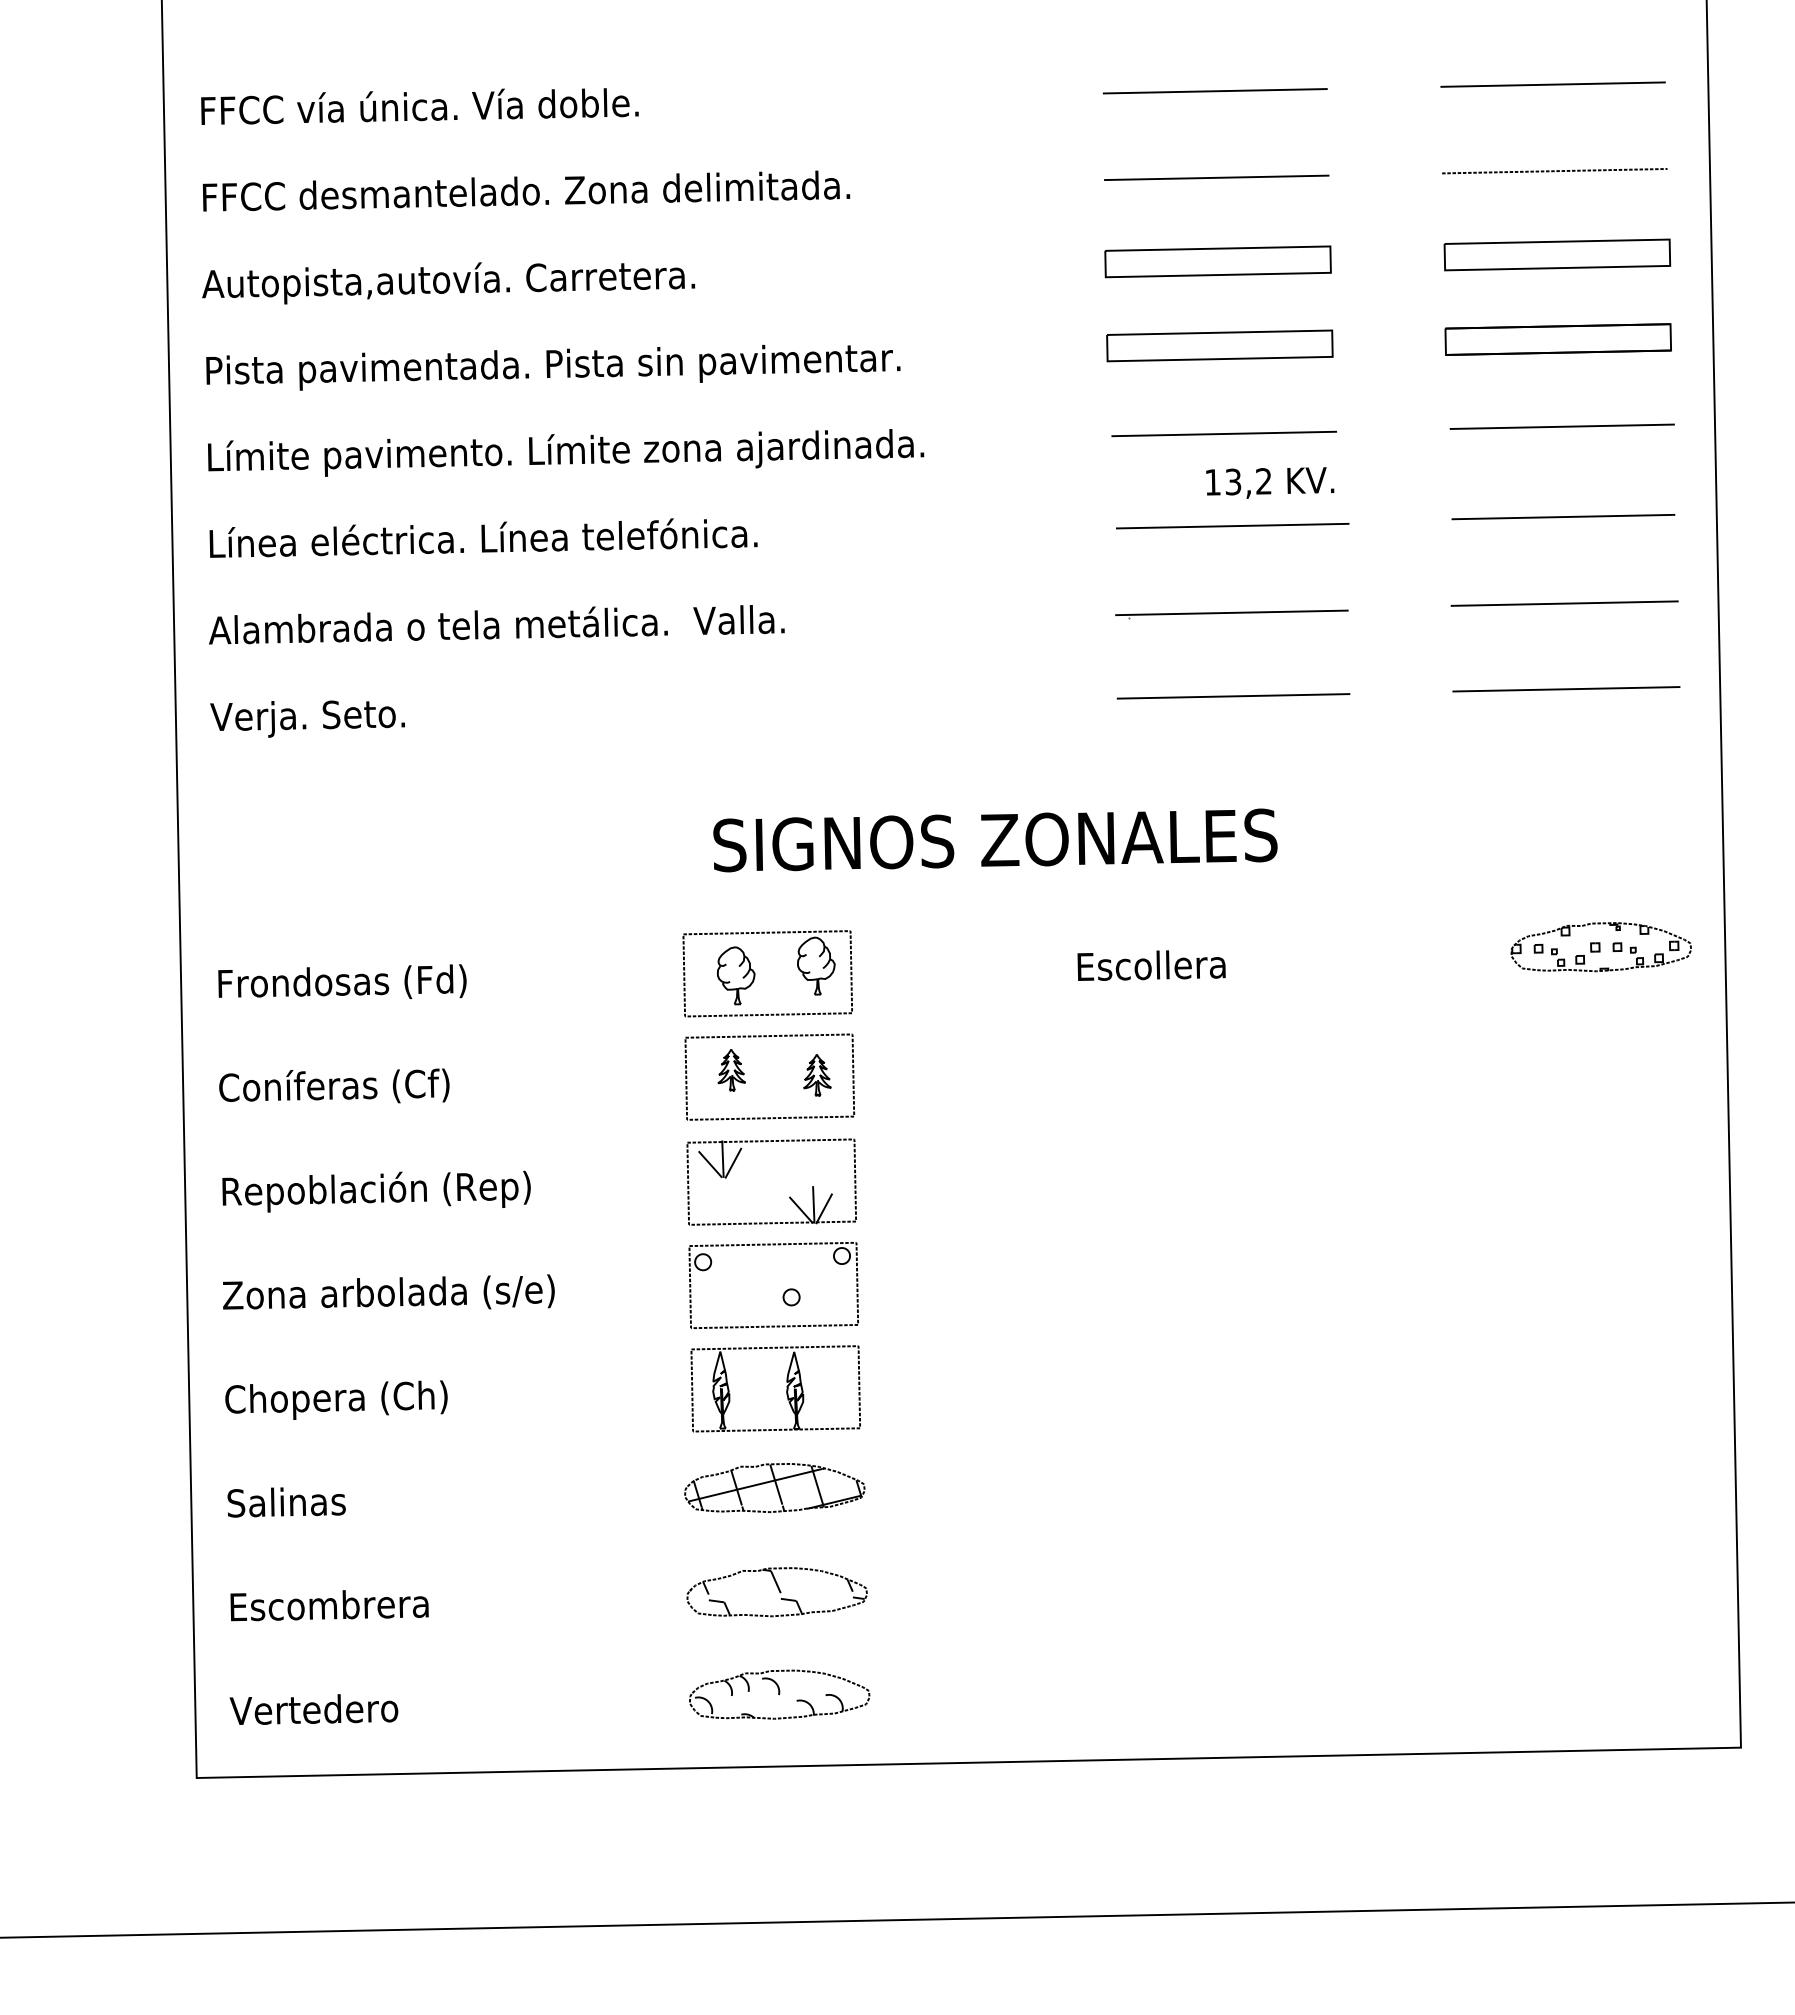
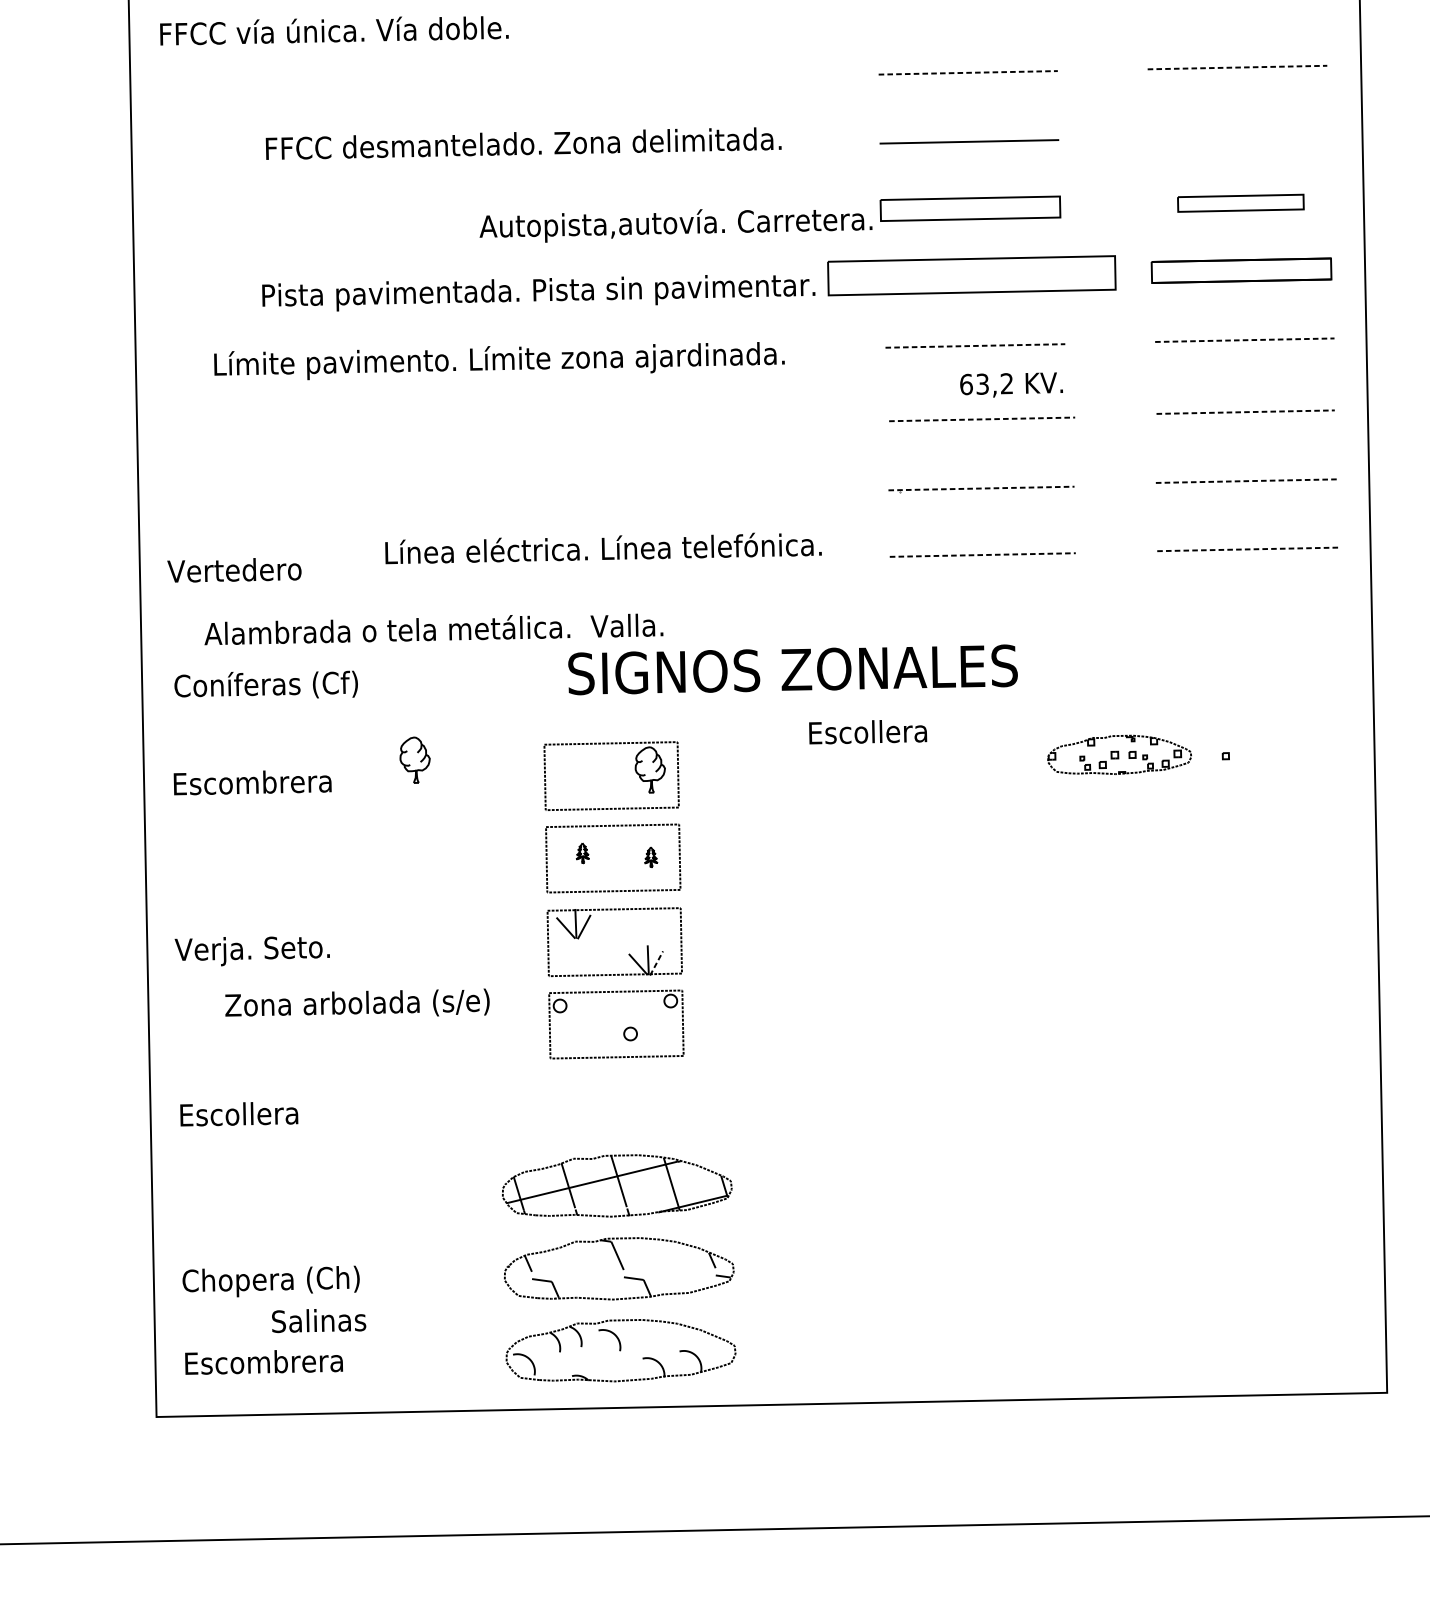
line: (1553, 84) -> (1237, 67), solid -> dashed
line: (1215, 91) -> (968, 73), solid -> dashed
text: (419, 106) -> (334, 30), moved
line: (1554, 171) -> (1238, 136), removed
text: (526, 190) -> (523, 143), moved
part: (1557, 254) -> (1240, 202), size x0.7
text: (448, 283) -> (675, 226), moved
part: (1219, 345) -> (971, 275), size x1.6
text: (553, 367) -> (538, 292), moved
line: (1562, 426) -> (1244, 340), solid -> dashed
line: (1224, 433) -> (975, 345), solid -> dashed
text: (566, 452) -> (499, 360), moved
text: (1213, 482) -> (966, 384), 13,2 -> 63,2
line: (1563, 517) -> (1245, 412), solid -> dashed
line: (1232, 526) -> (981, 419), solid -> dashed
text: (483, 537) -> (603, 547), moved
line: (1565, 603) -> (1247, 481), solid -> dashed
line: (1231, 612) -> (981, 488), solid -> dashed
text: (496, 624) -> (433, 629), moved
line: (1566, 689) -> (1248, 549), solid -> dashed
line: (1233, 696) -> (982, 555), solid -> dashed
text: (336, 718) -> (267, 572), Verja. Seto. -> Vertedero
part: (1600, 947) -> (1119, 755), moved
text: (1151, 965) -> (868, 732), moved
part: (736, 975) -> (415, 759), moved
text: (344, 981) -> (274, 782), Frondosas (Fd) -> Escombrera
part: (731, 1070) -> (582, 853), size x0.6
part: (817, 1075) -> (651, 857), size x0.6
text: (334, 1085) -> (266, 684), moved
text: (374, 1191) -> (298, 949), Repoblación (Rep) -> Verja. Seto.
line: (824, 1208) -> (656, 963), solid -> dashed
text: (388, 1291) -> (357, 1002), moved
part: (786, 1388) -> (626, 1106), removed
text: (336, 1399) -> (267, 1115), Chopera (Ch) -> Escollera
part: (774, 1487) -> (616, 1185), size x1.6
text: (286, 1502) -> (318, 1320), moved
part: (776, 1592) -> (618, 1269), size x1.6
text: (340, 1607) -> (271, 1281), Escombrera -> Chopera (Ch)
part: (779, 1694) -> (620, 1350), size x1.6
text: (329, 1709) -> (262, 1362), Vertedero -> Escombrera

